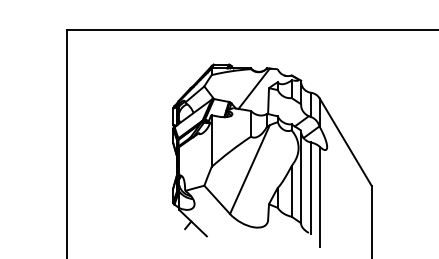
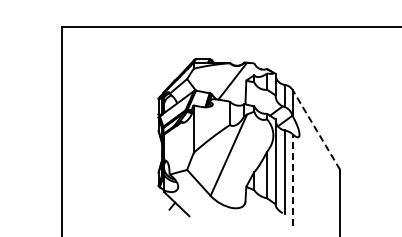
line: (345, 141) -> (316, 129), solid -> dashed
line: (319, 196) -> (292, 179), solid -> dashed

